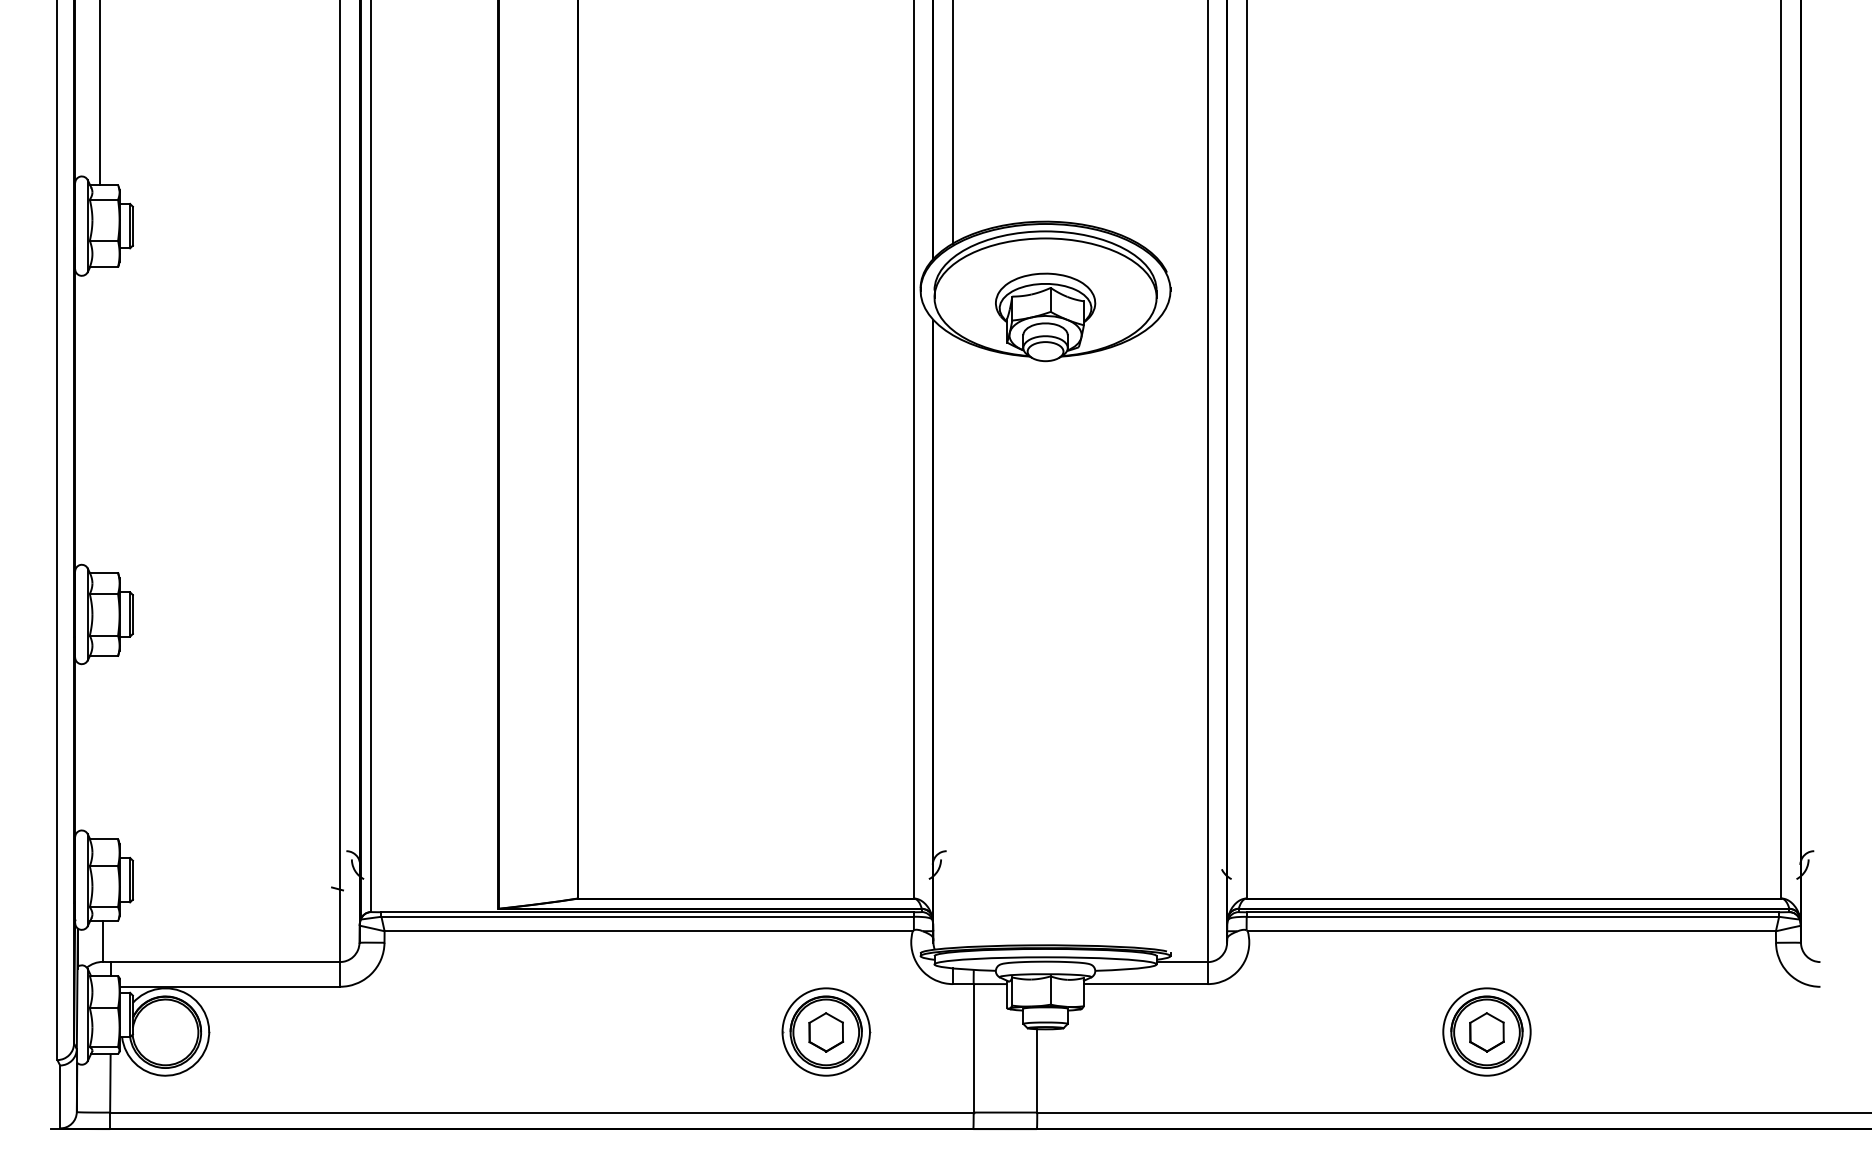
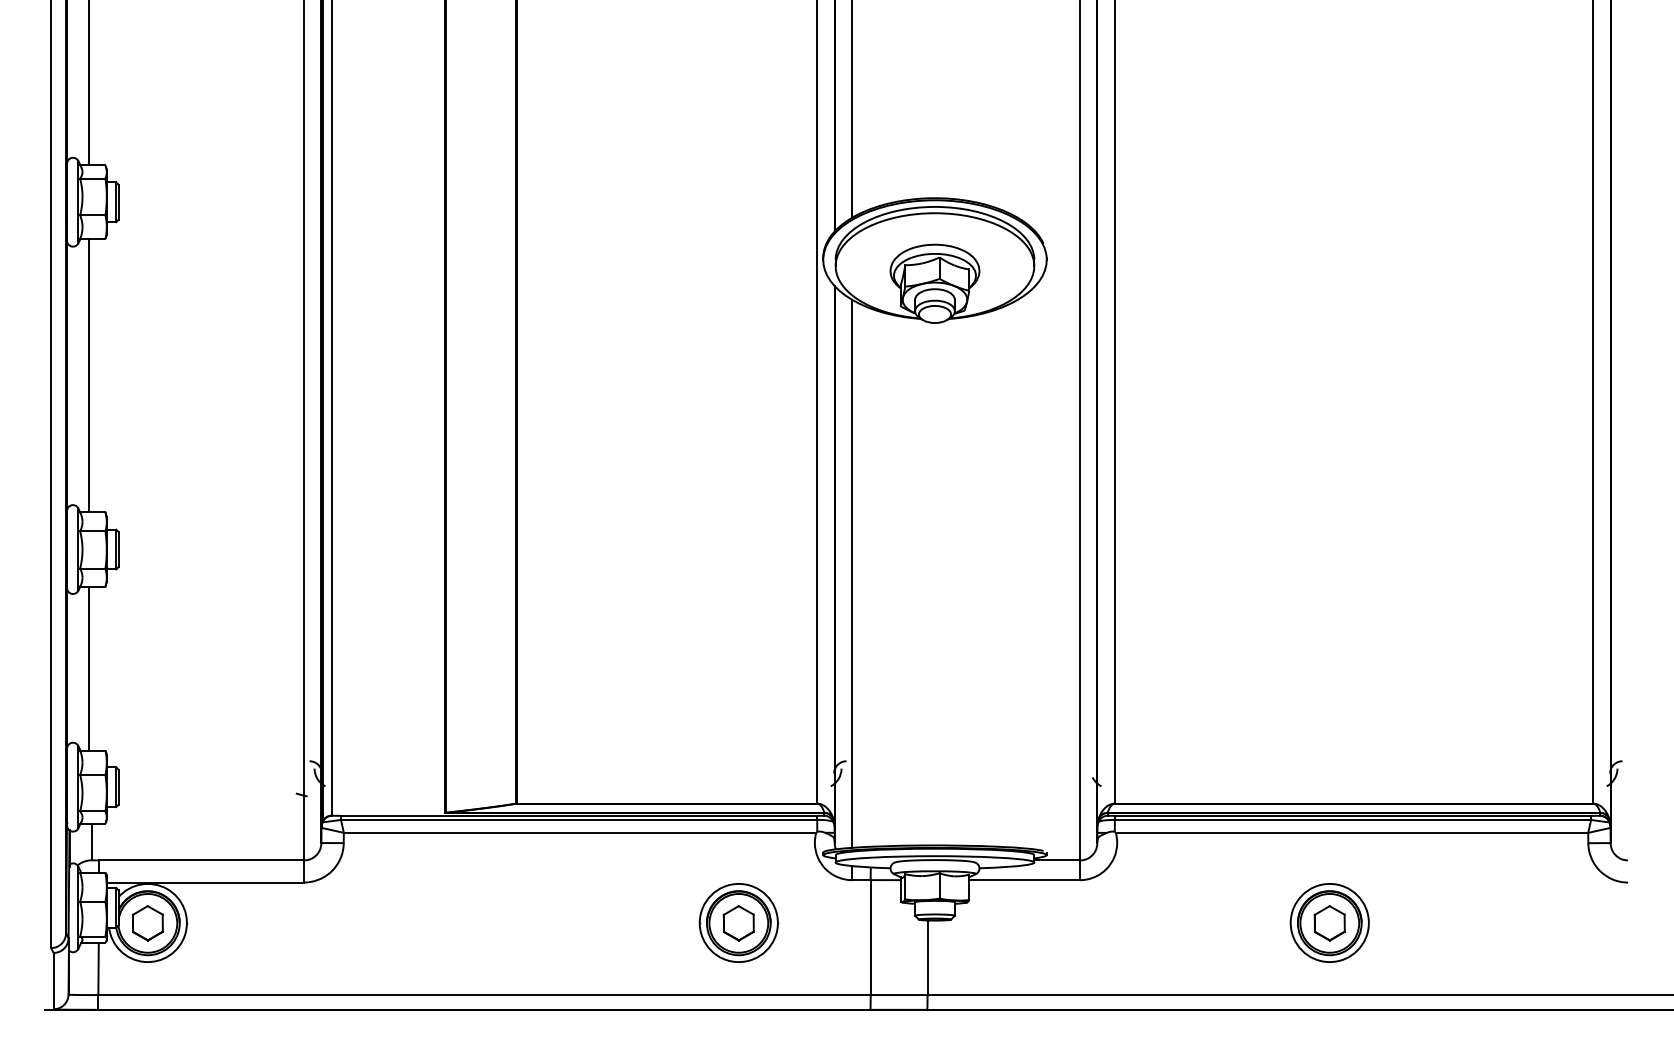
line: (100, 419) -> (89, 375), added
line: (952, 641) -> (851, 573), added
line: (100, 747) -> (89, 668), added
part: (165, 1032) -> (147, 923), added

